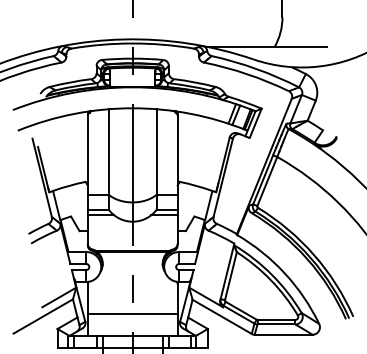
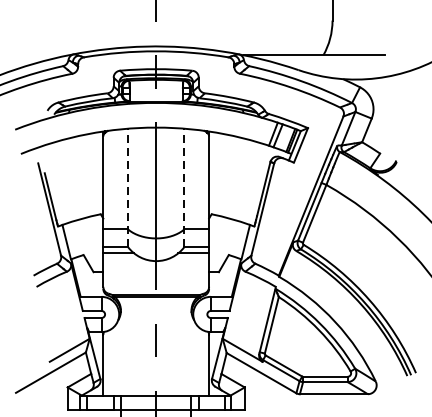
line: (108, 159) -> (127, 187), solid -> dashed
line: (156, 159) -> (184, 187), solid -> dashed
line: (132, 313) -> (155, 369), removed

